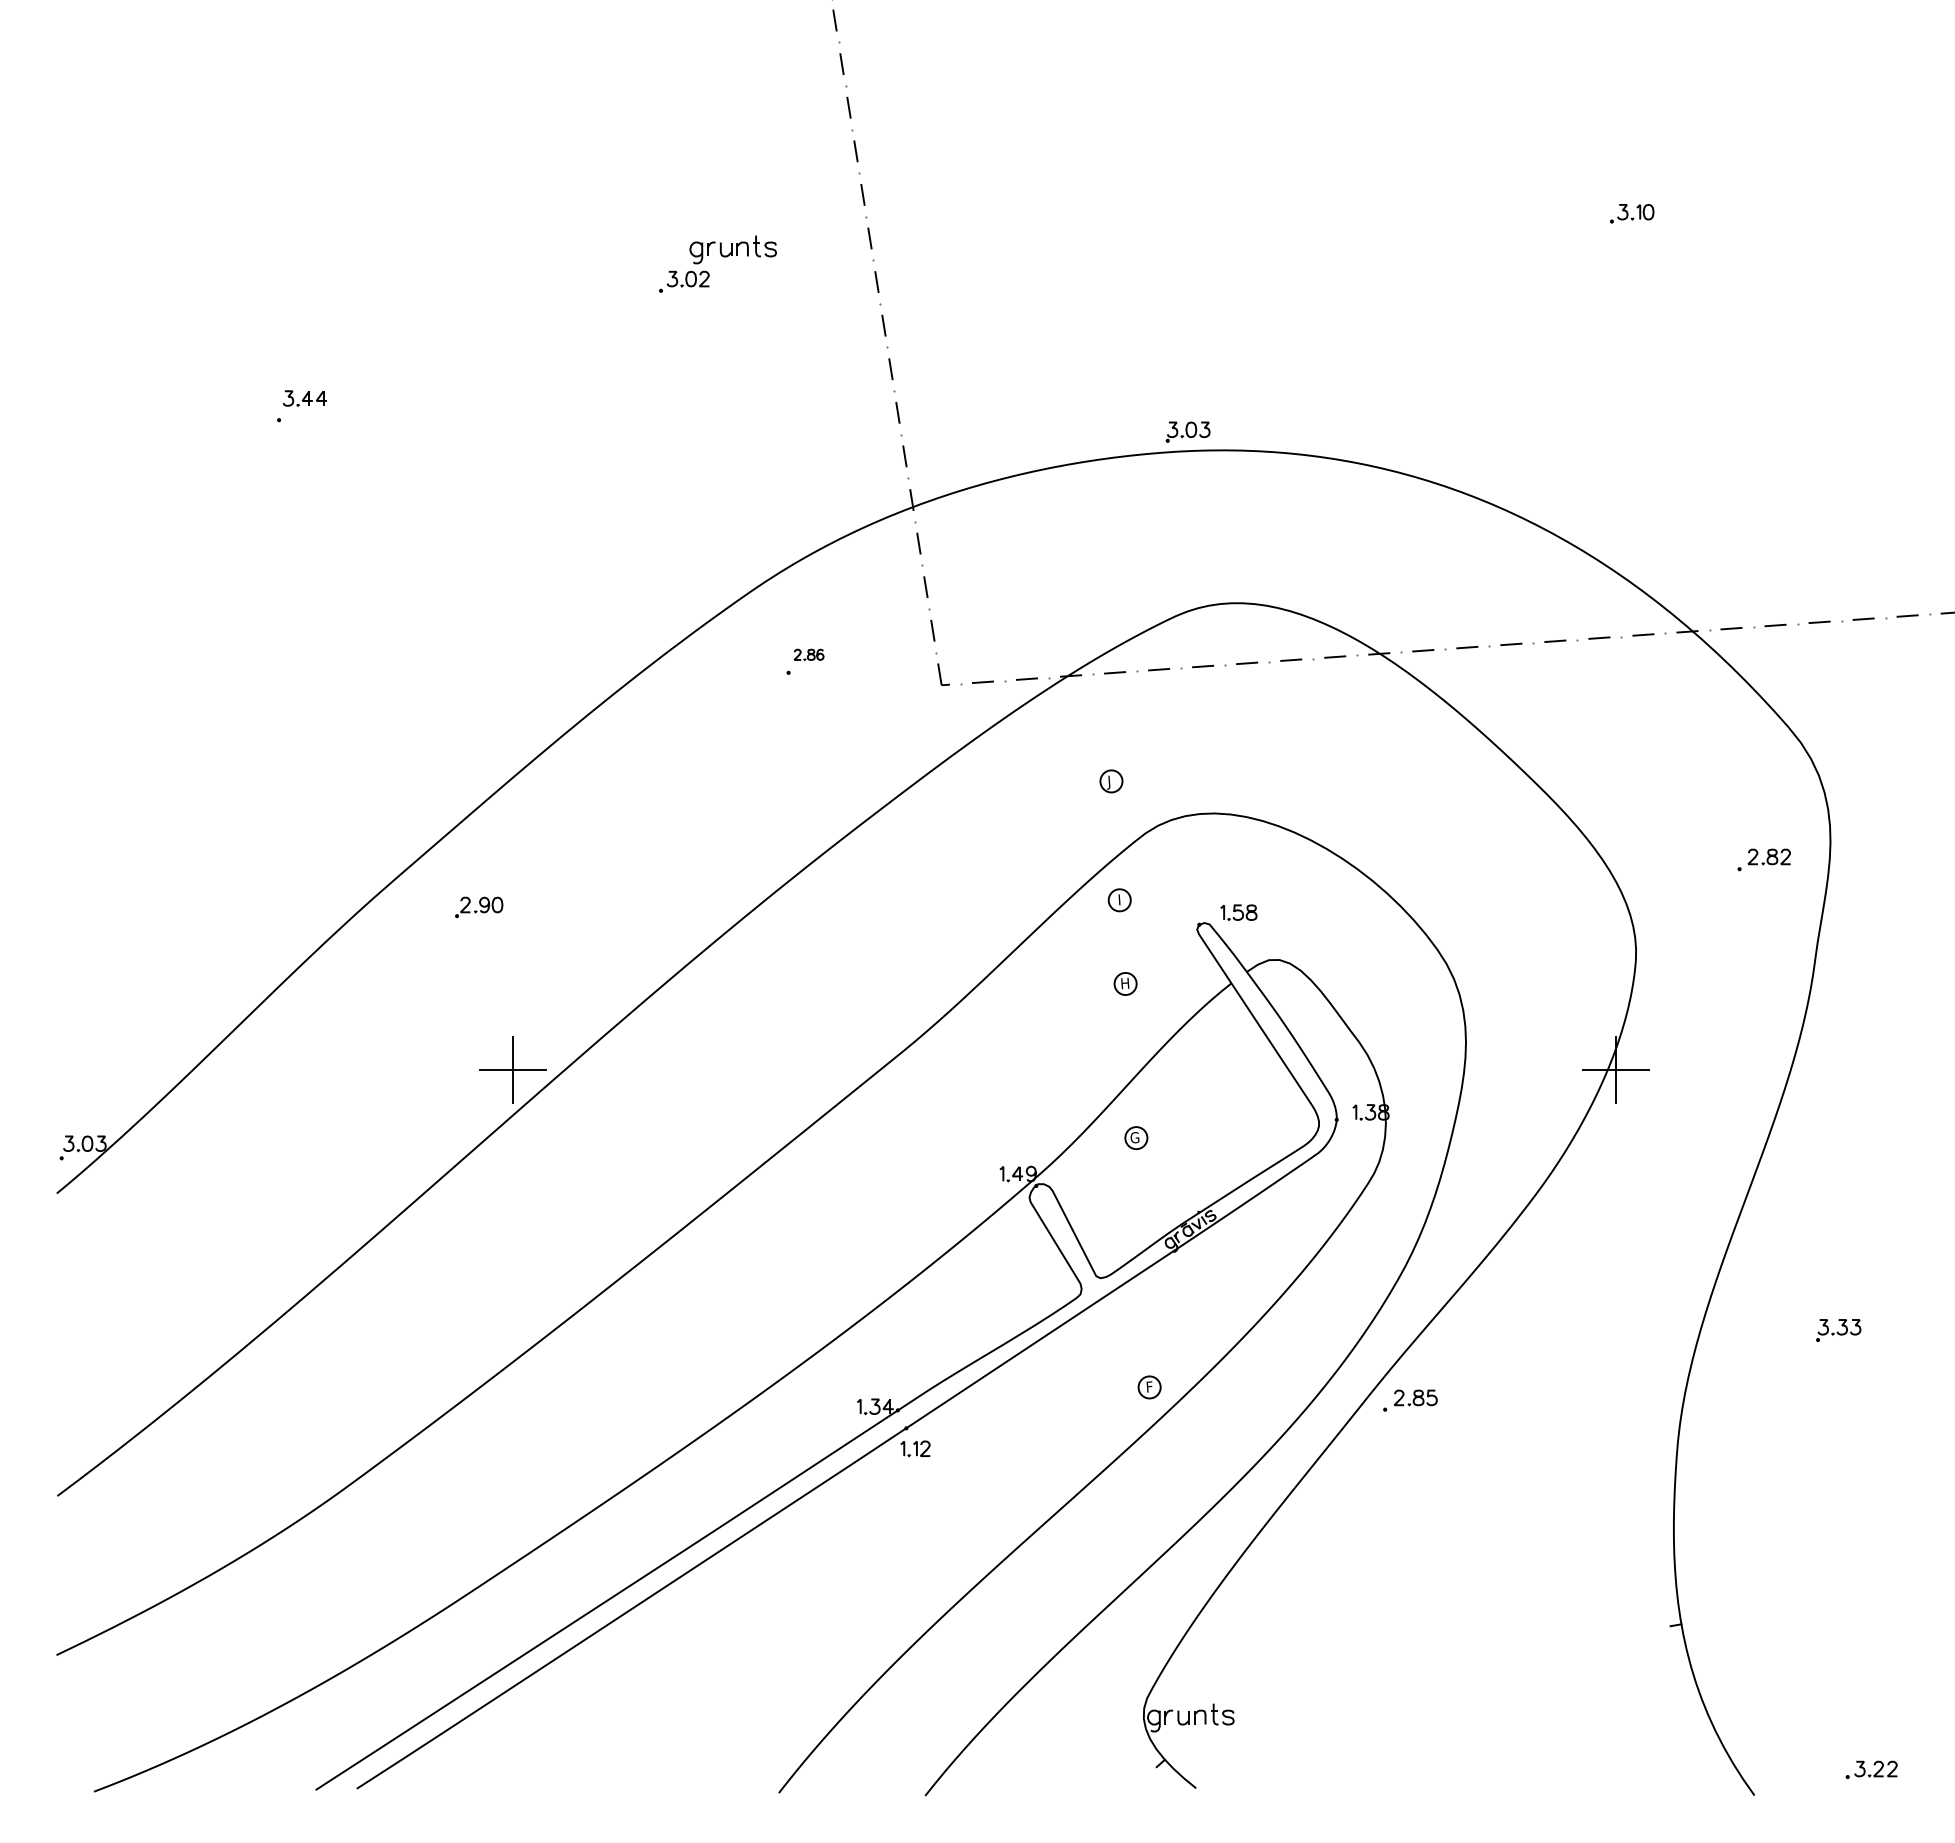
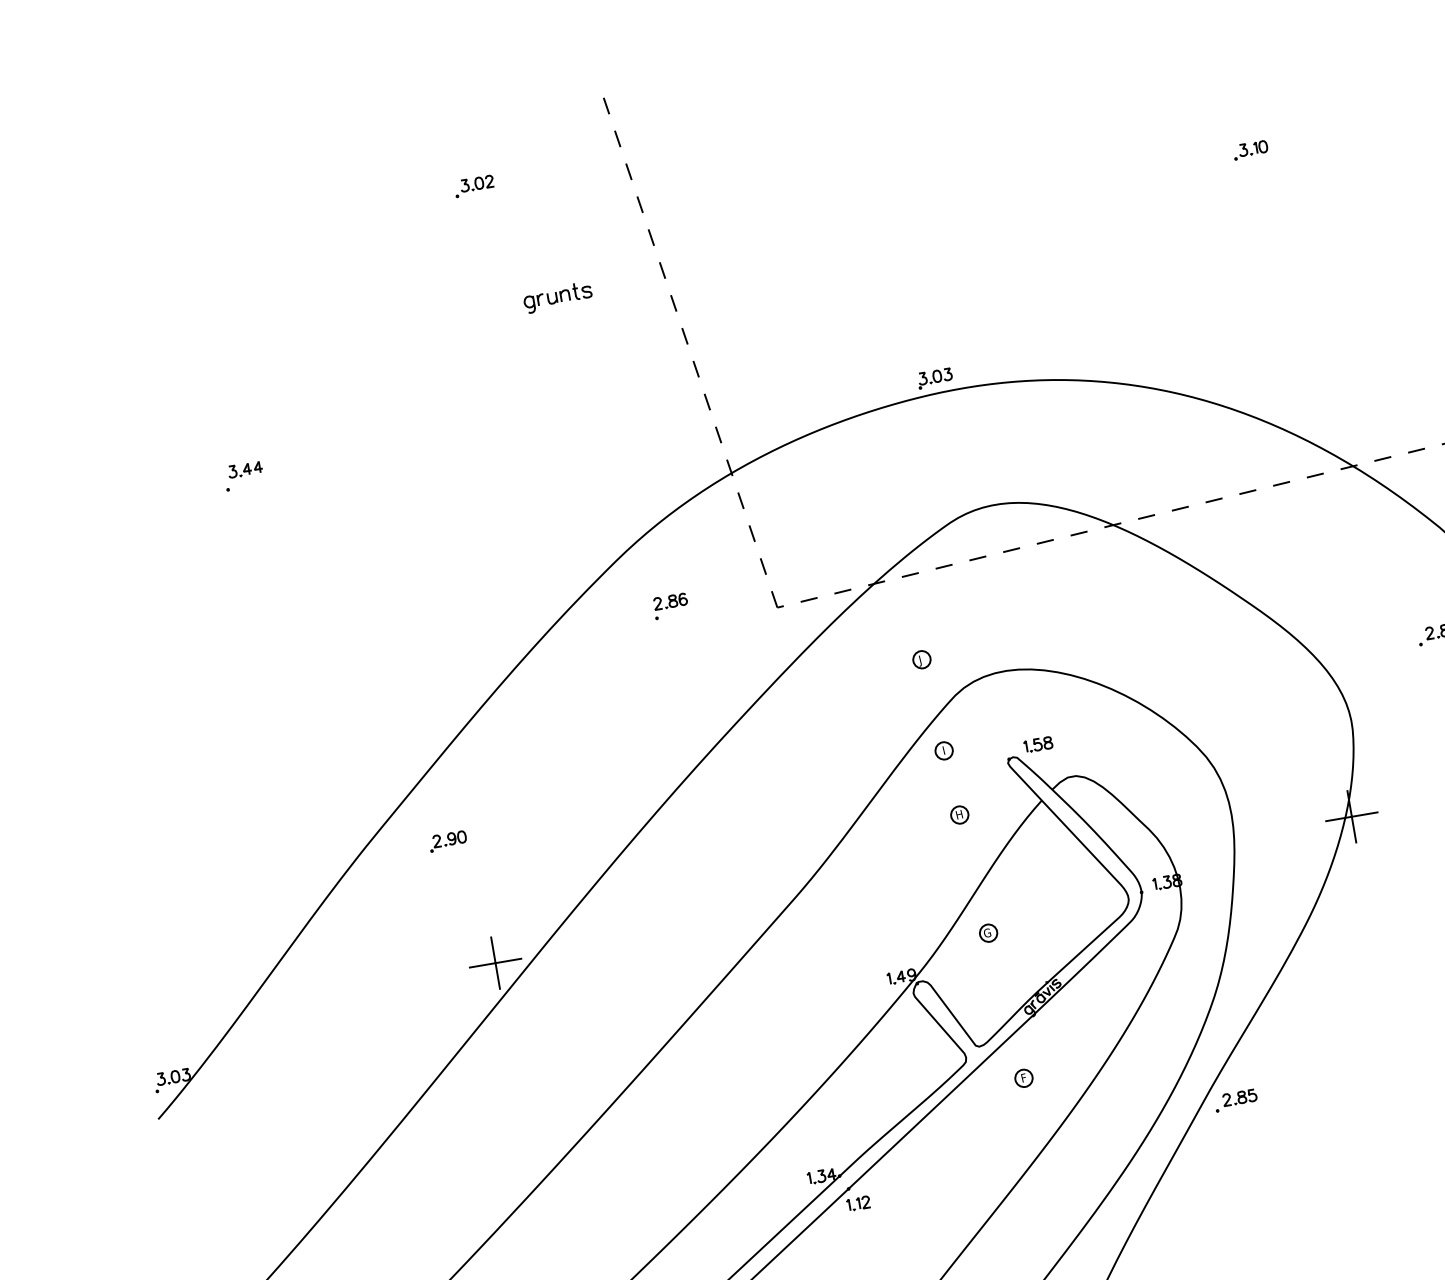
part: (684, 281) -> (474, 186), moved
part: (808, 654) -> (670, 601), size x1.43
part: (1149, 1387) -> (1023, 1078), moved

